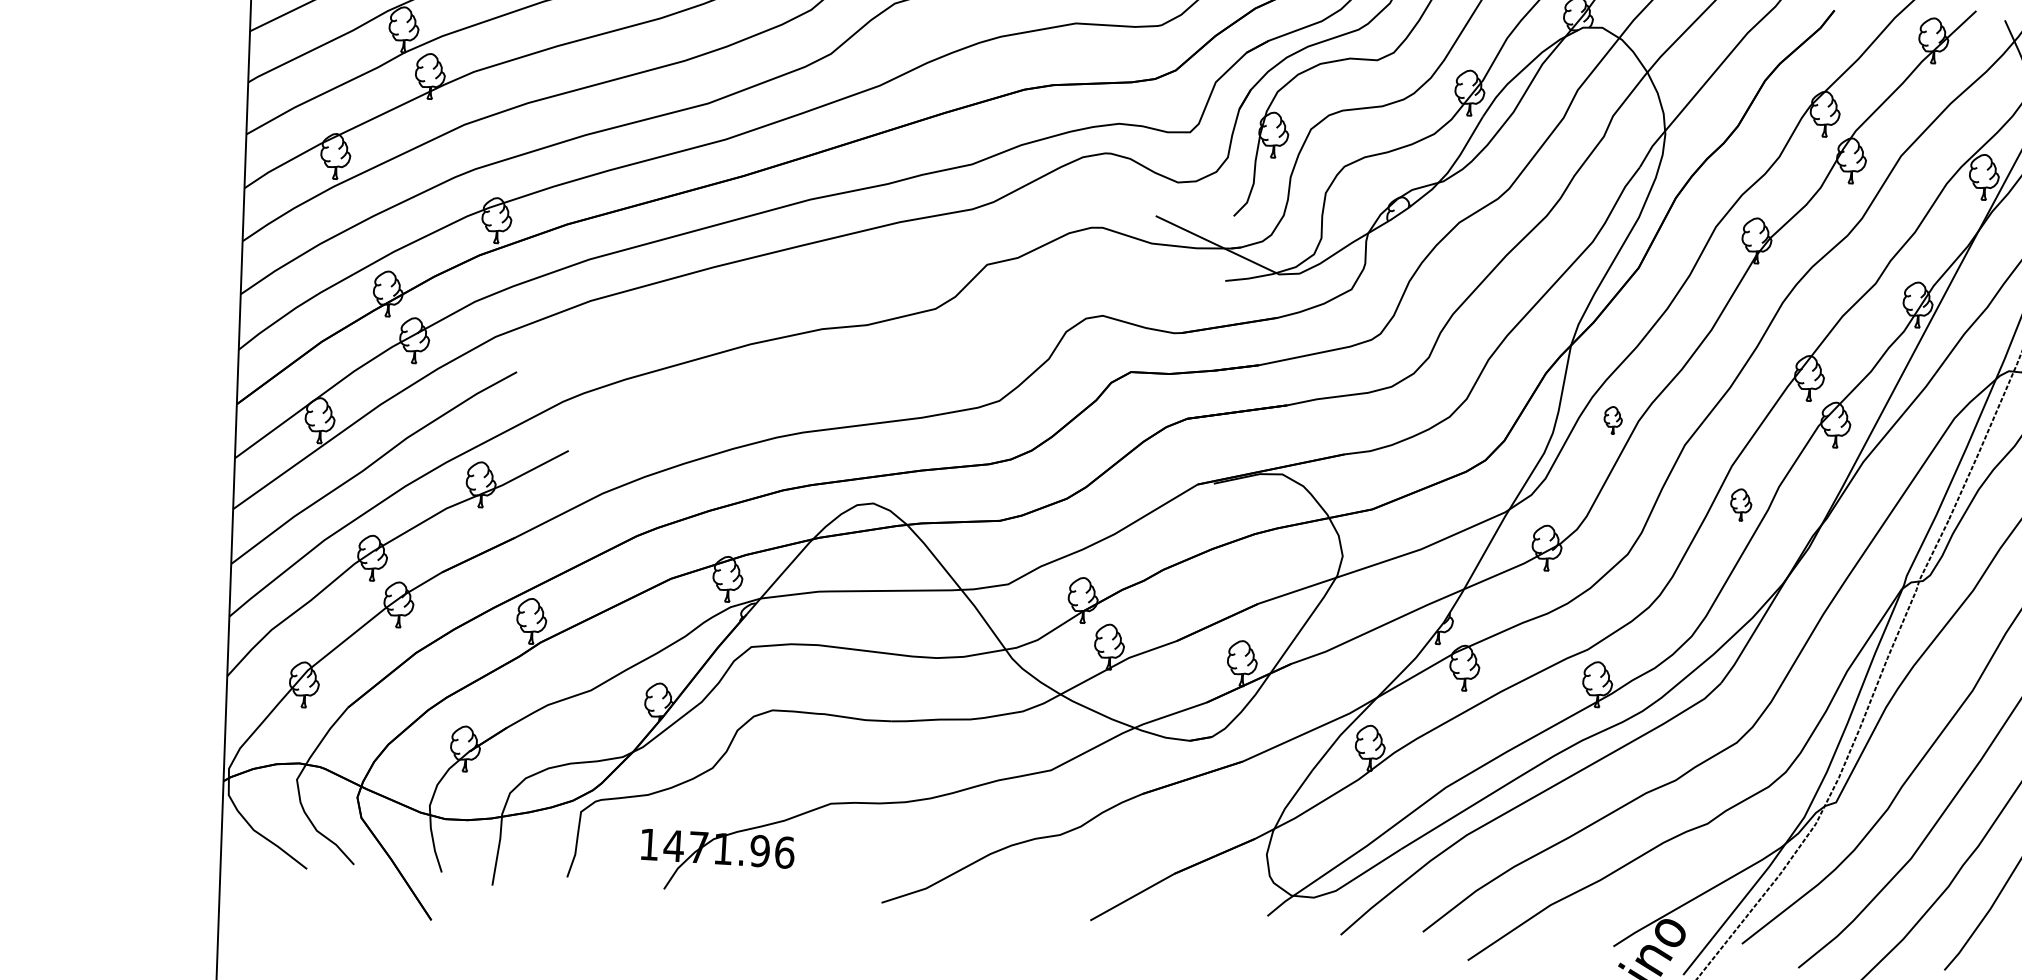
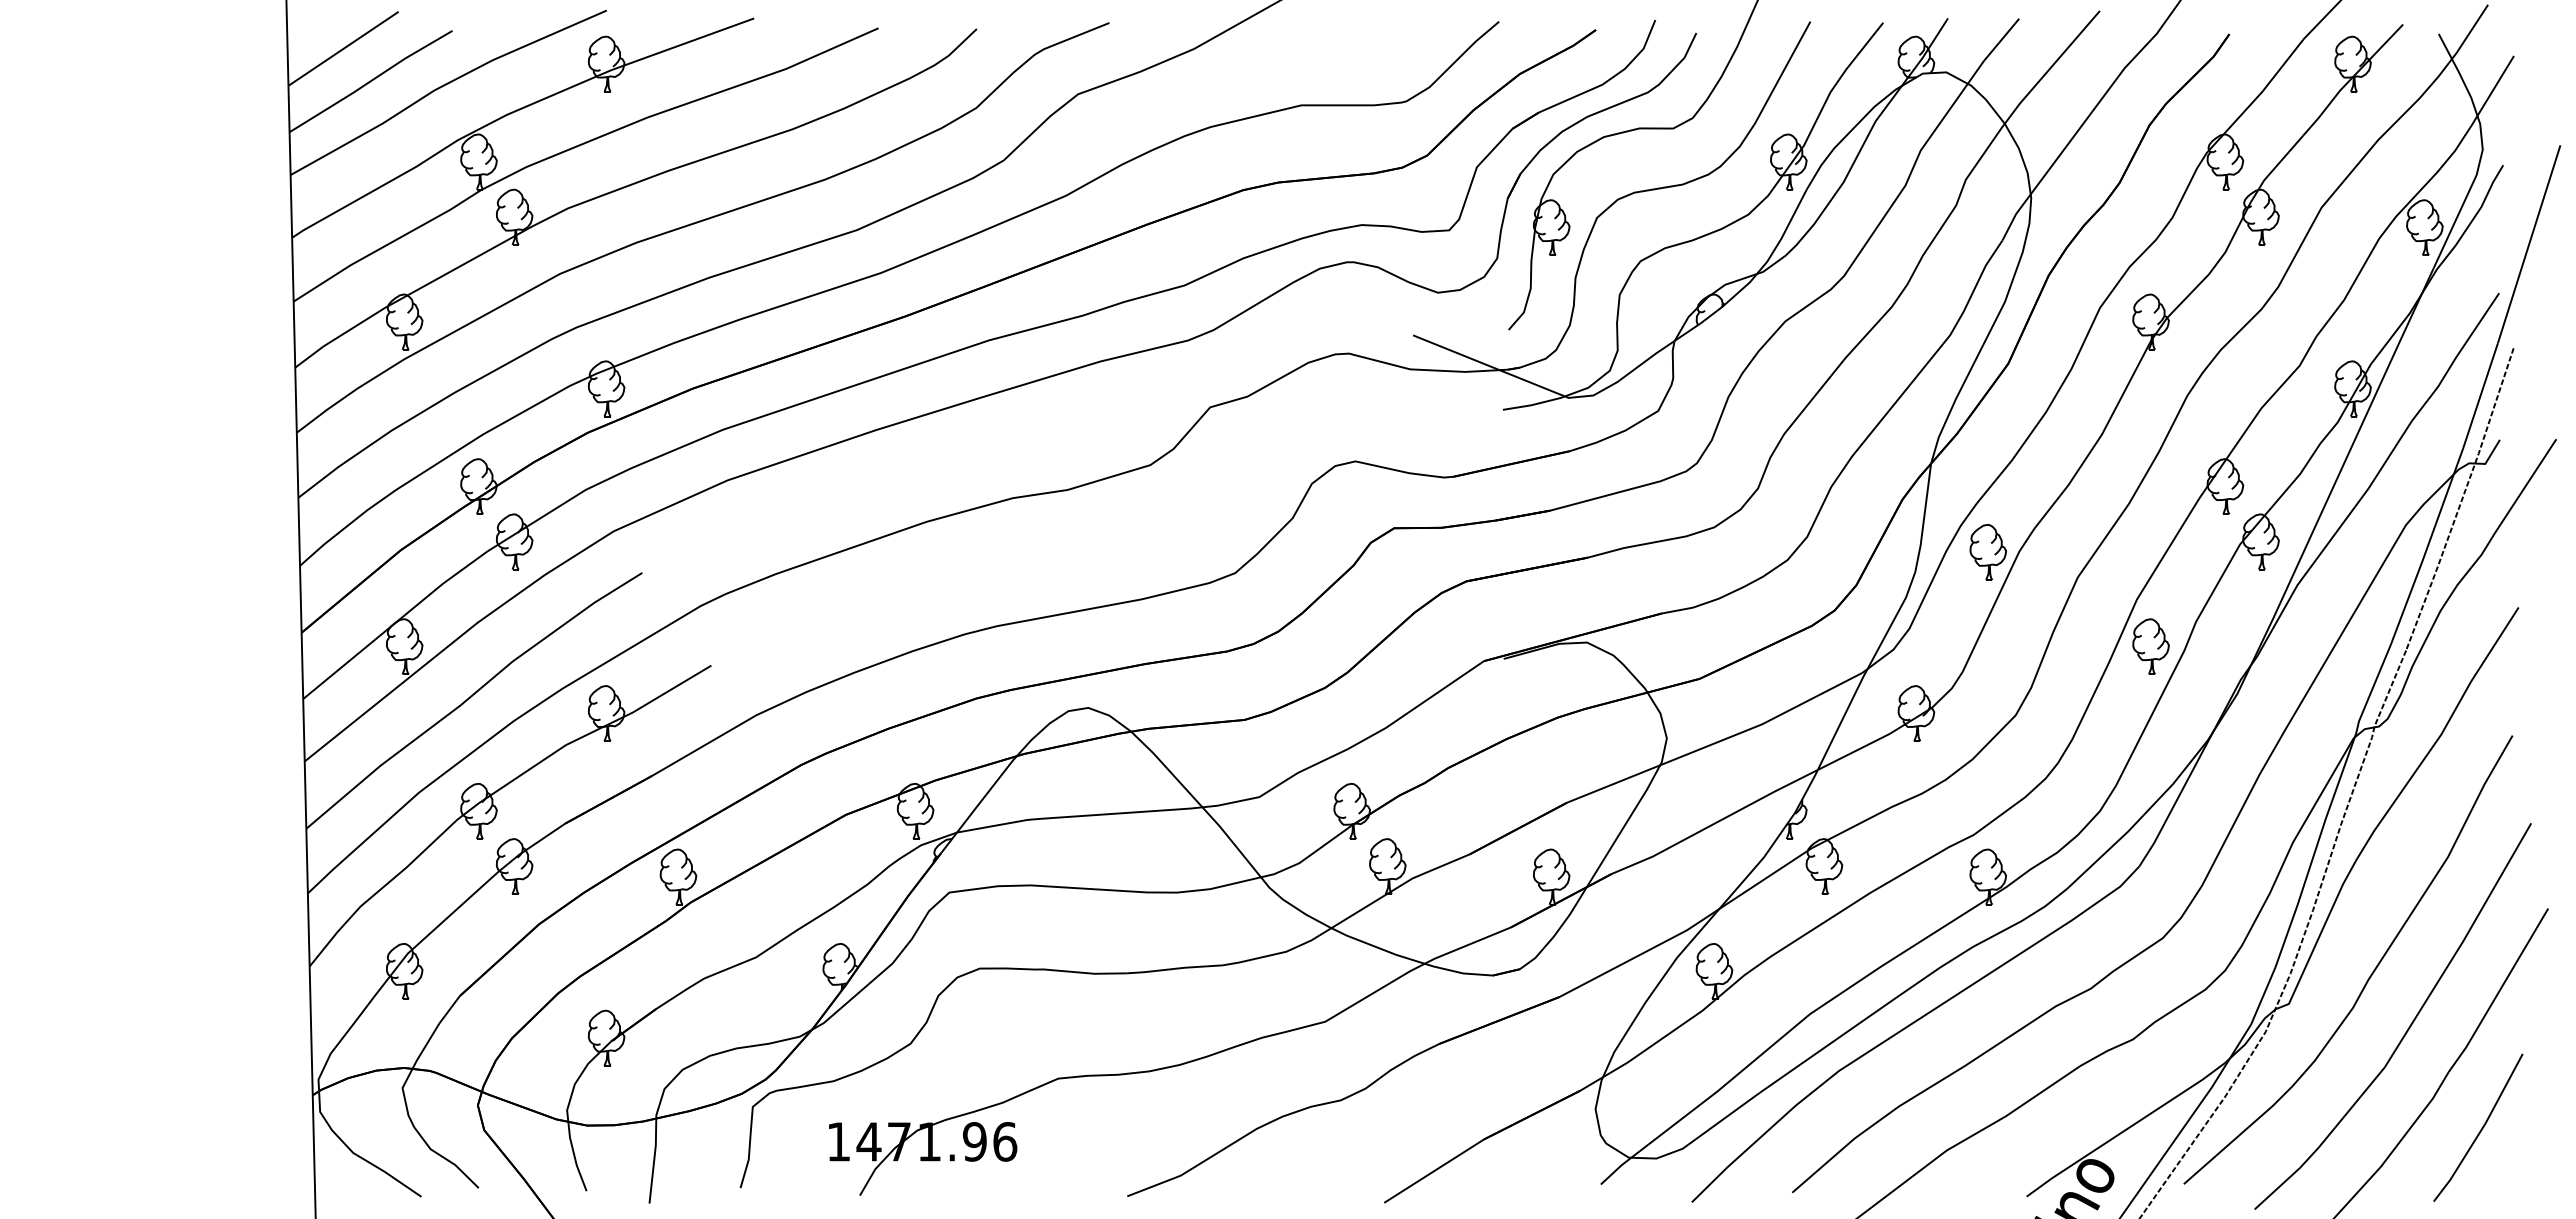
part: (1612, 420) -> (1987, 552), size x1.67
part: (1740, 504) -> (2150, 646), size x1.43

